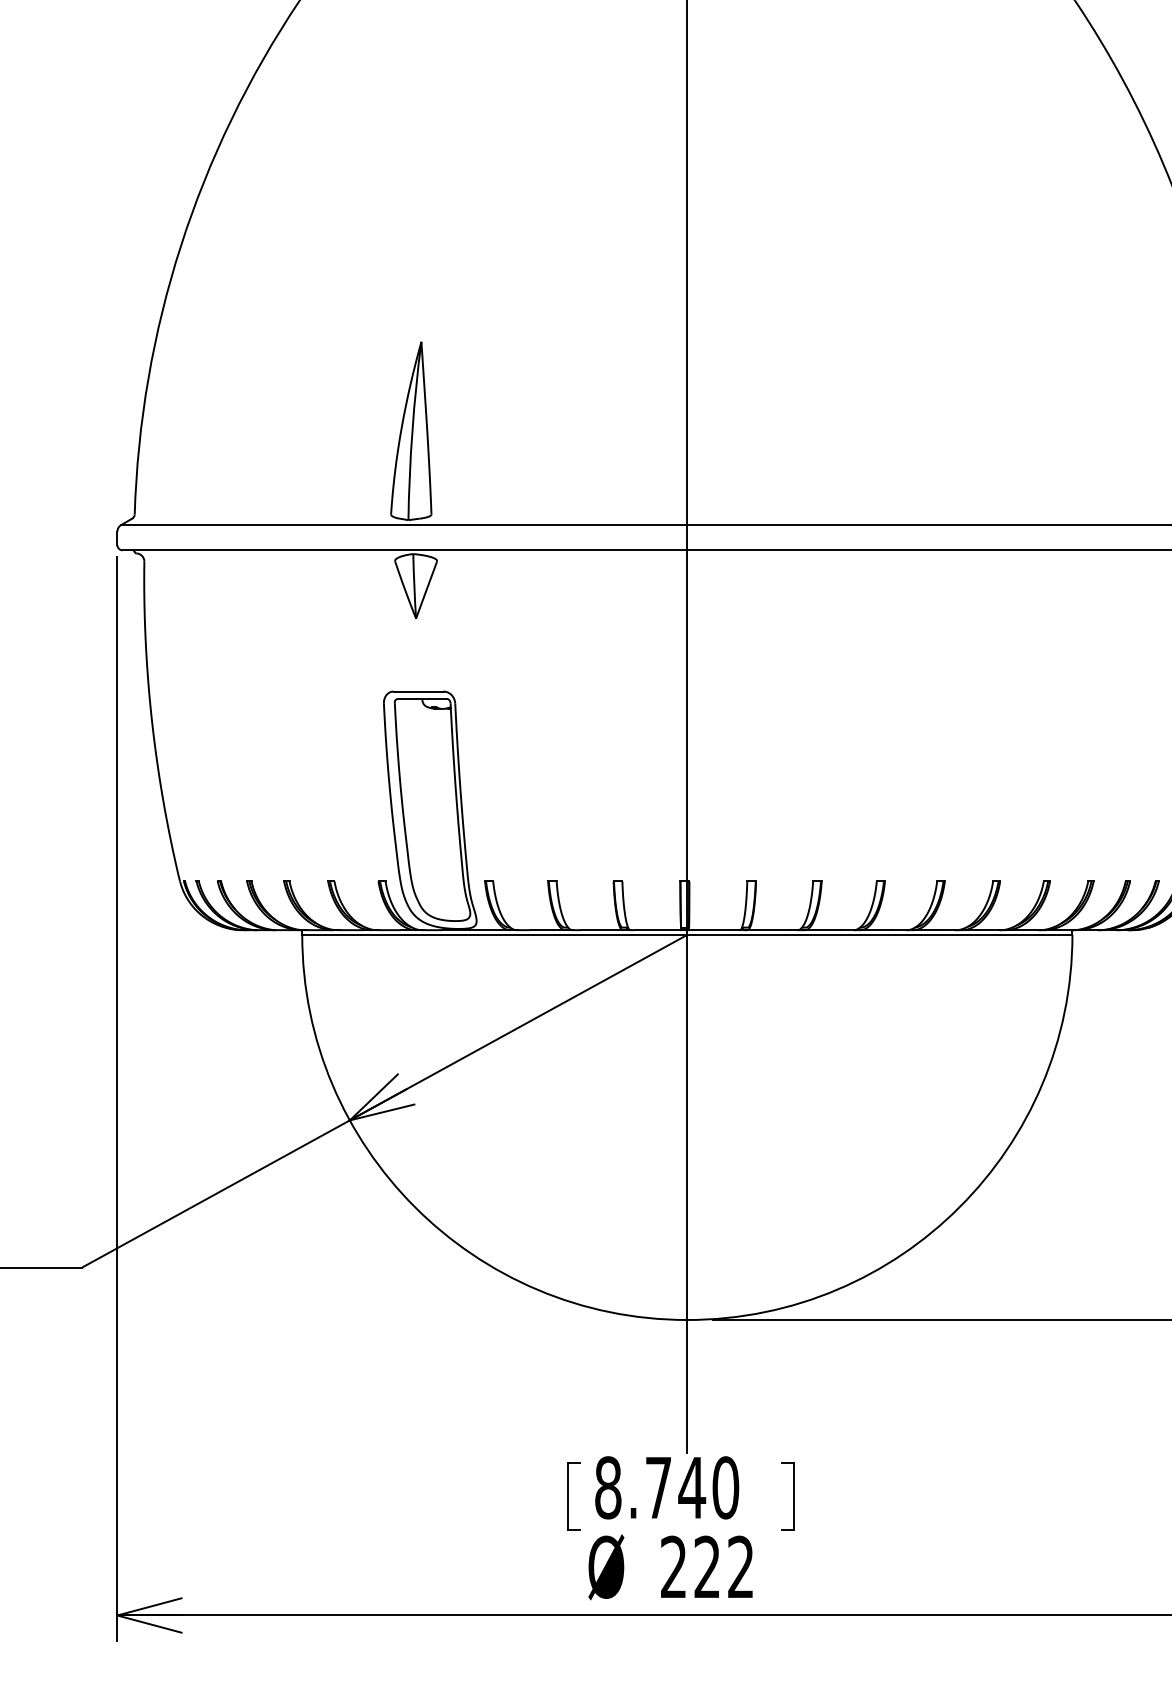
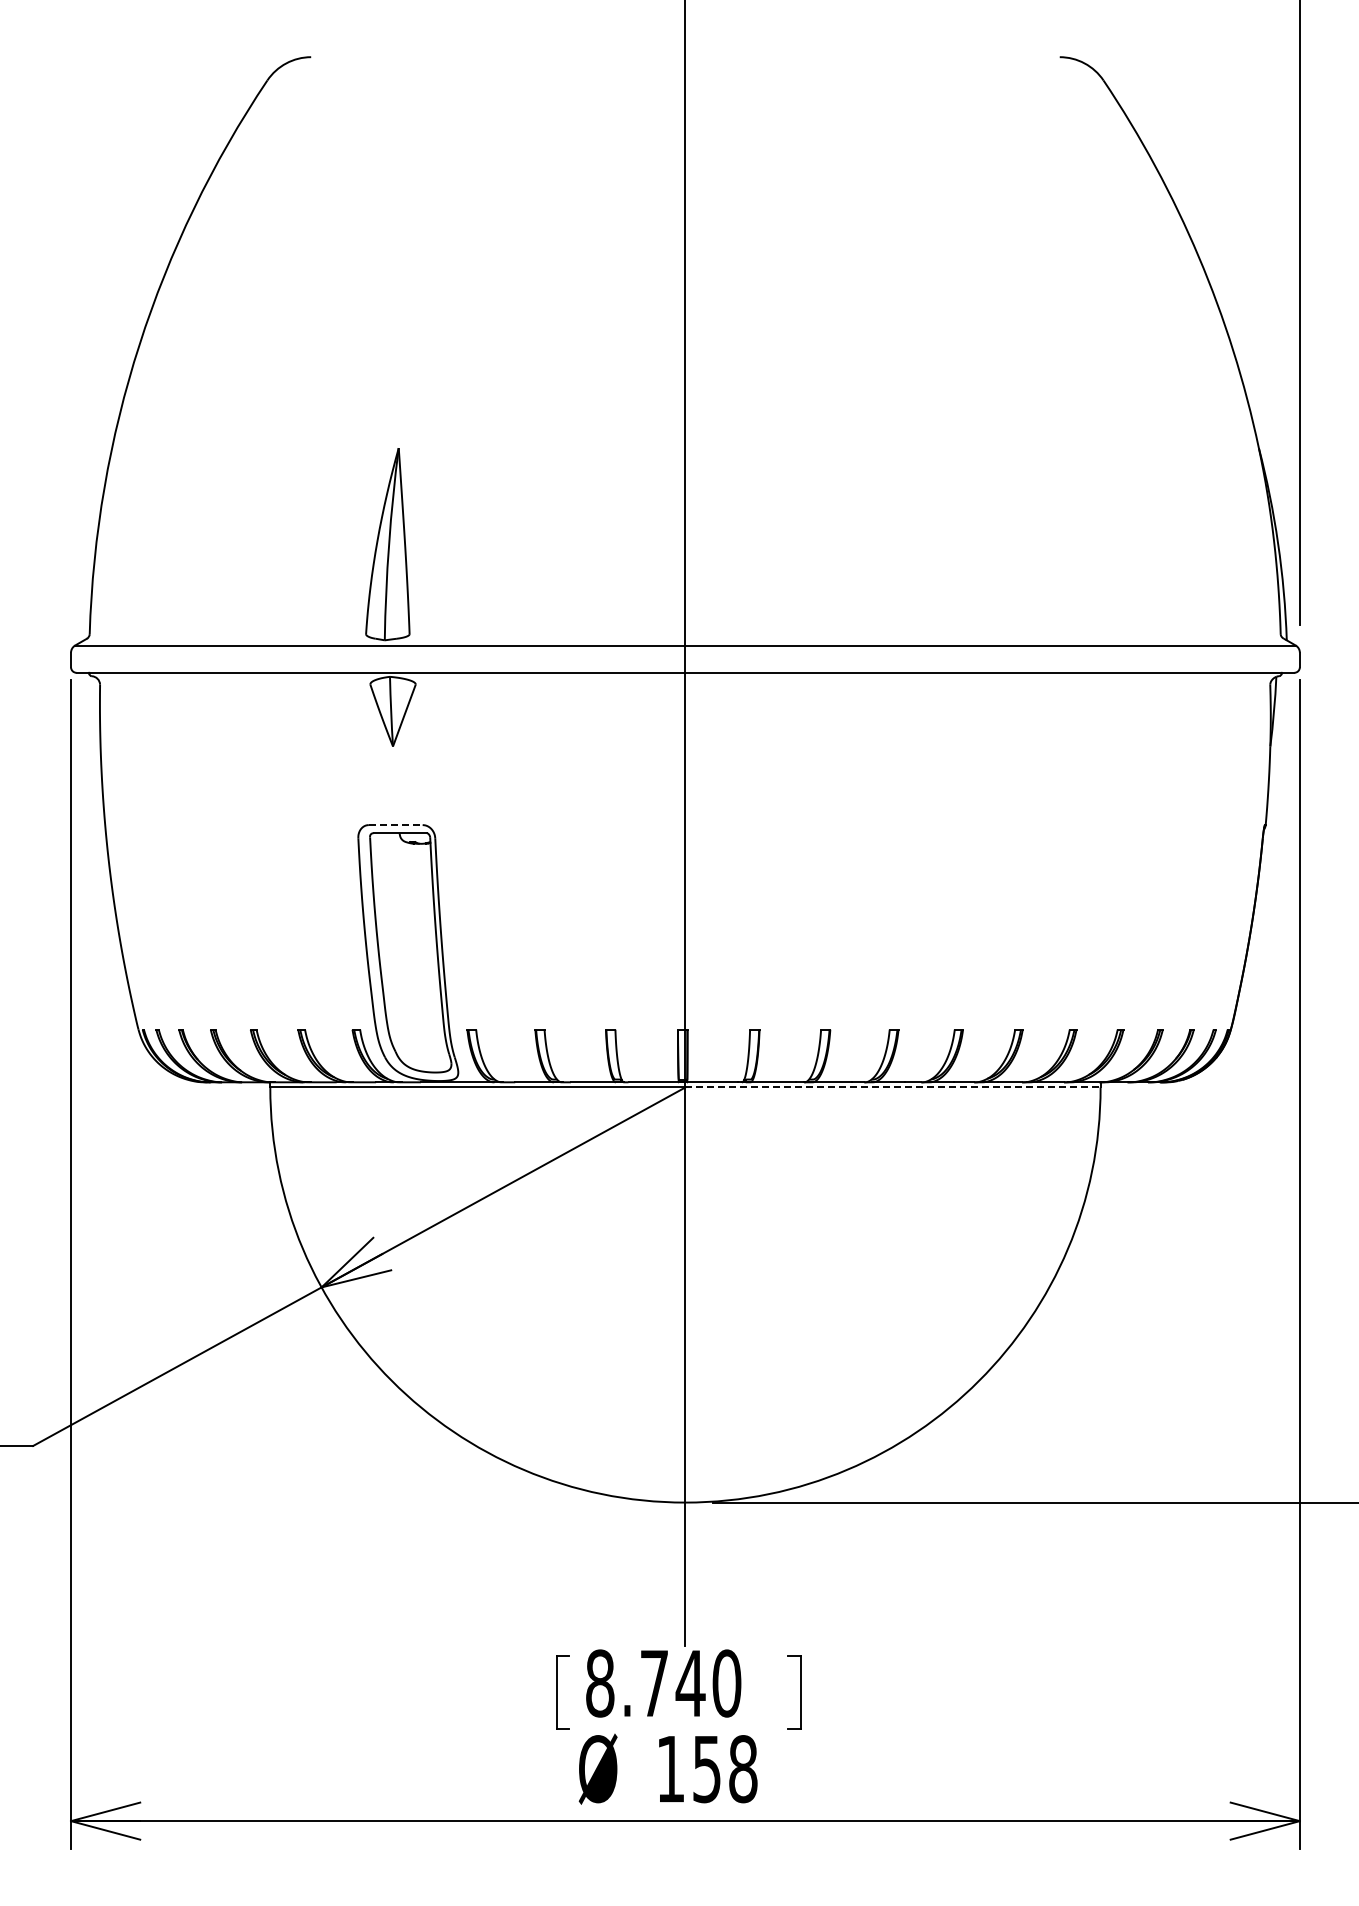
line: (418, 691) -> (395, 825), solid -> dashed
line: (880, 934) -> (893, 1087), solid -> dashed
text: (707, 1567) -> (707, 1769), 222 -> 158

